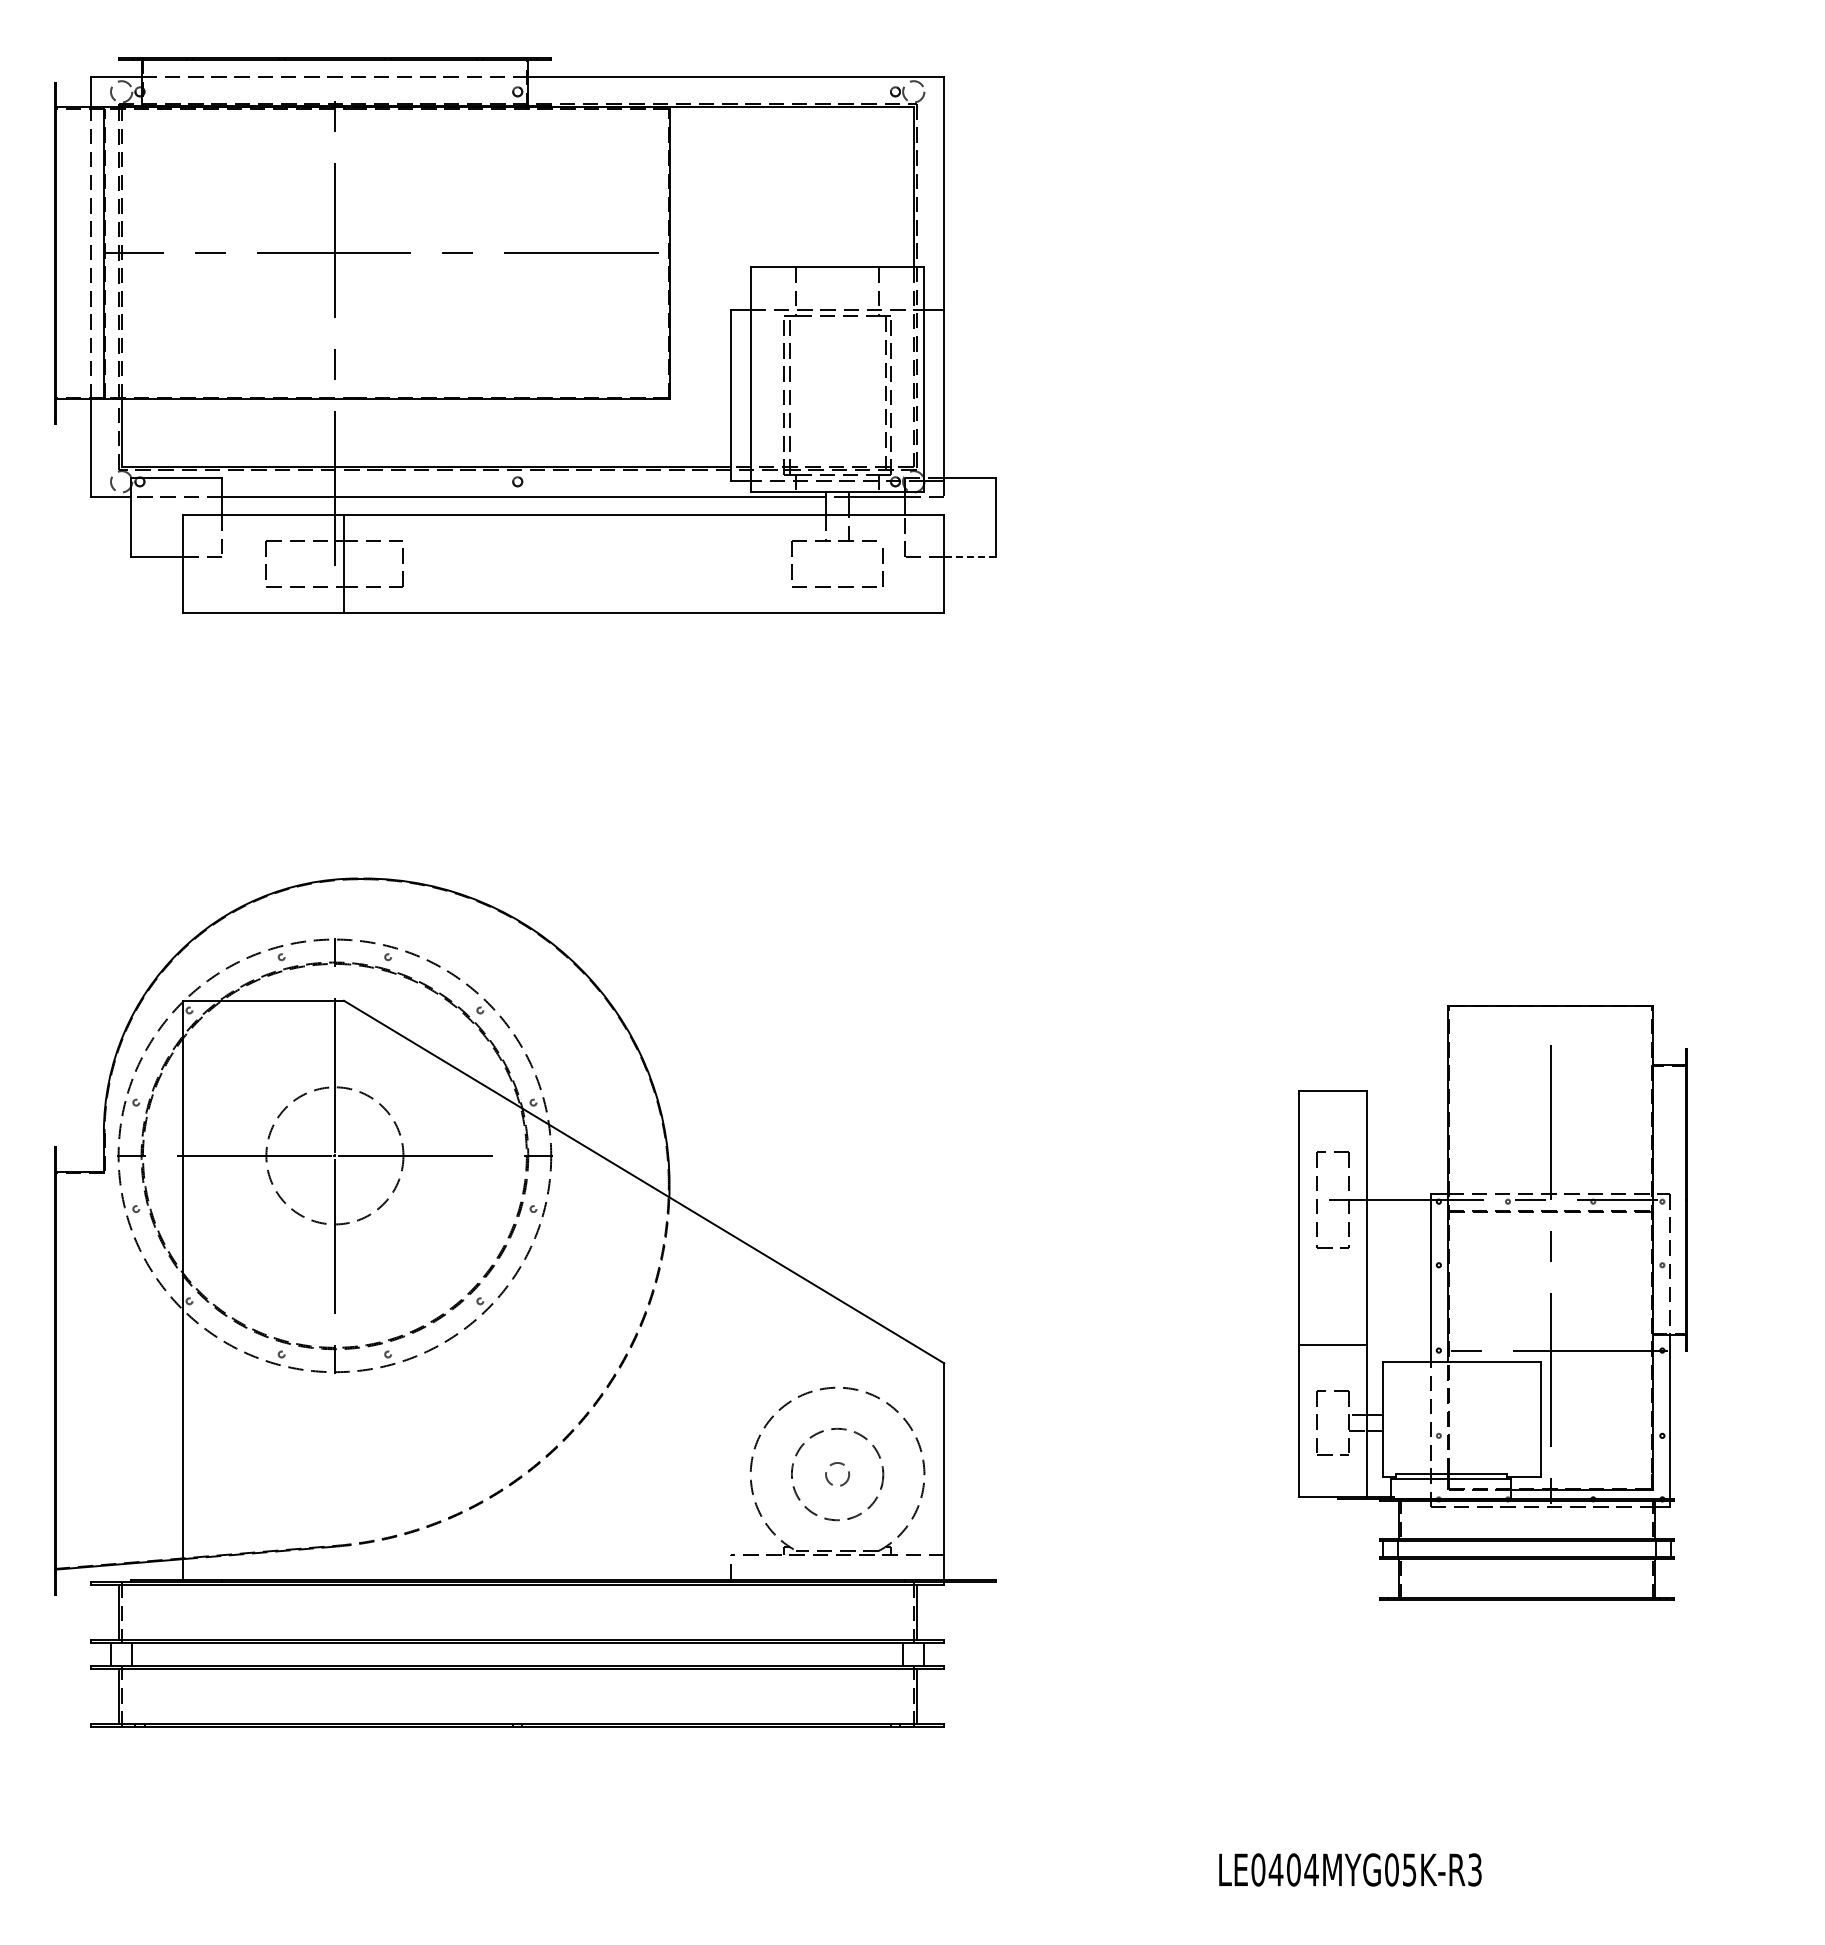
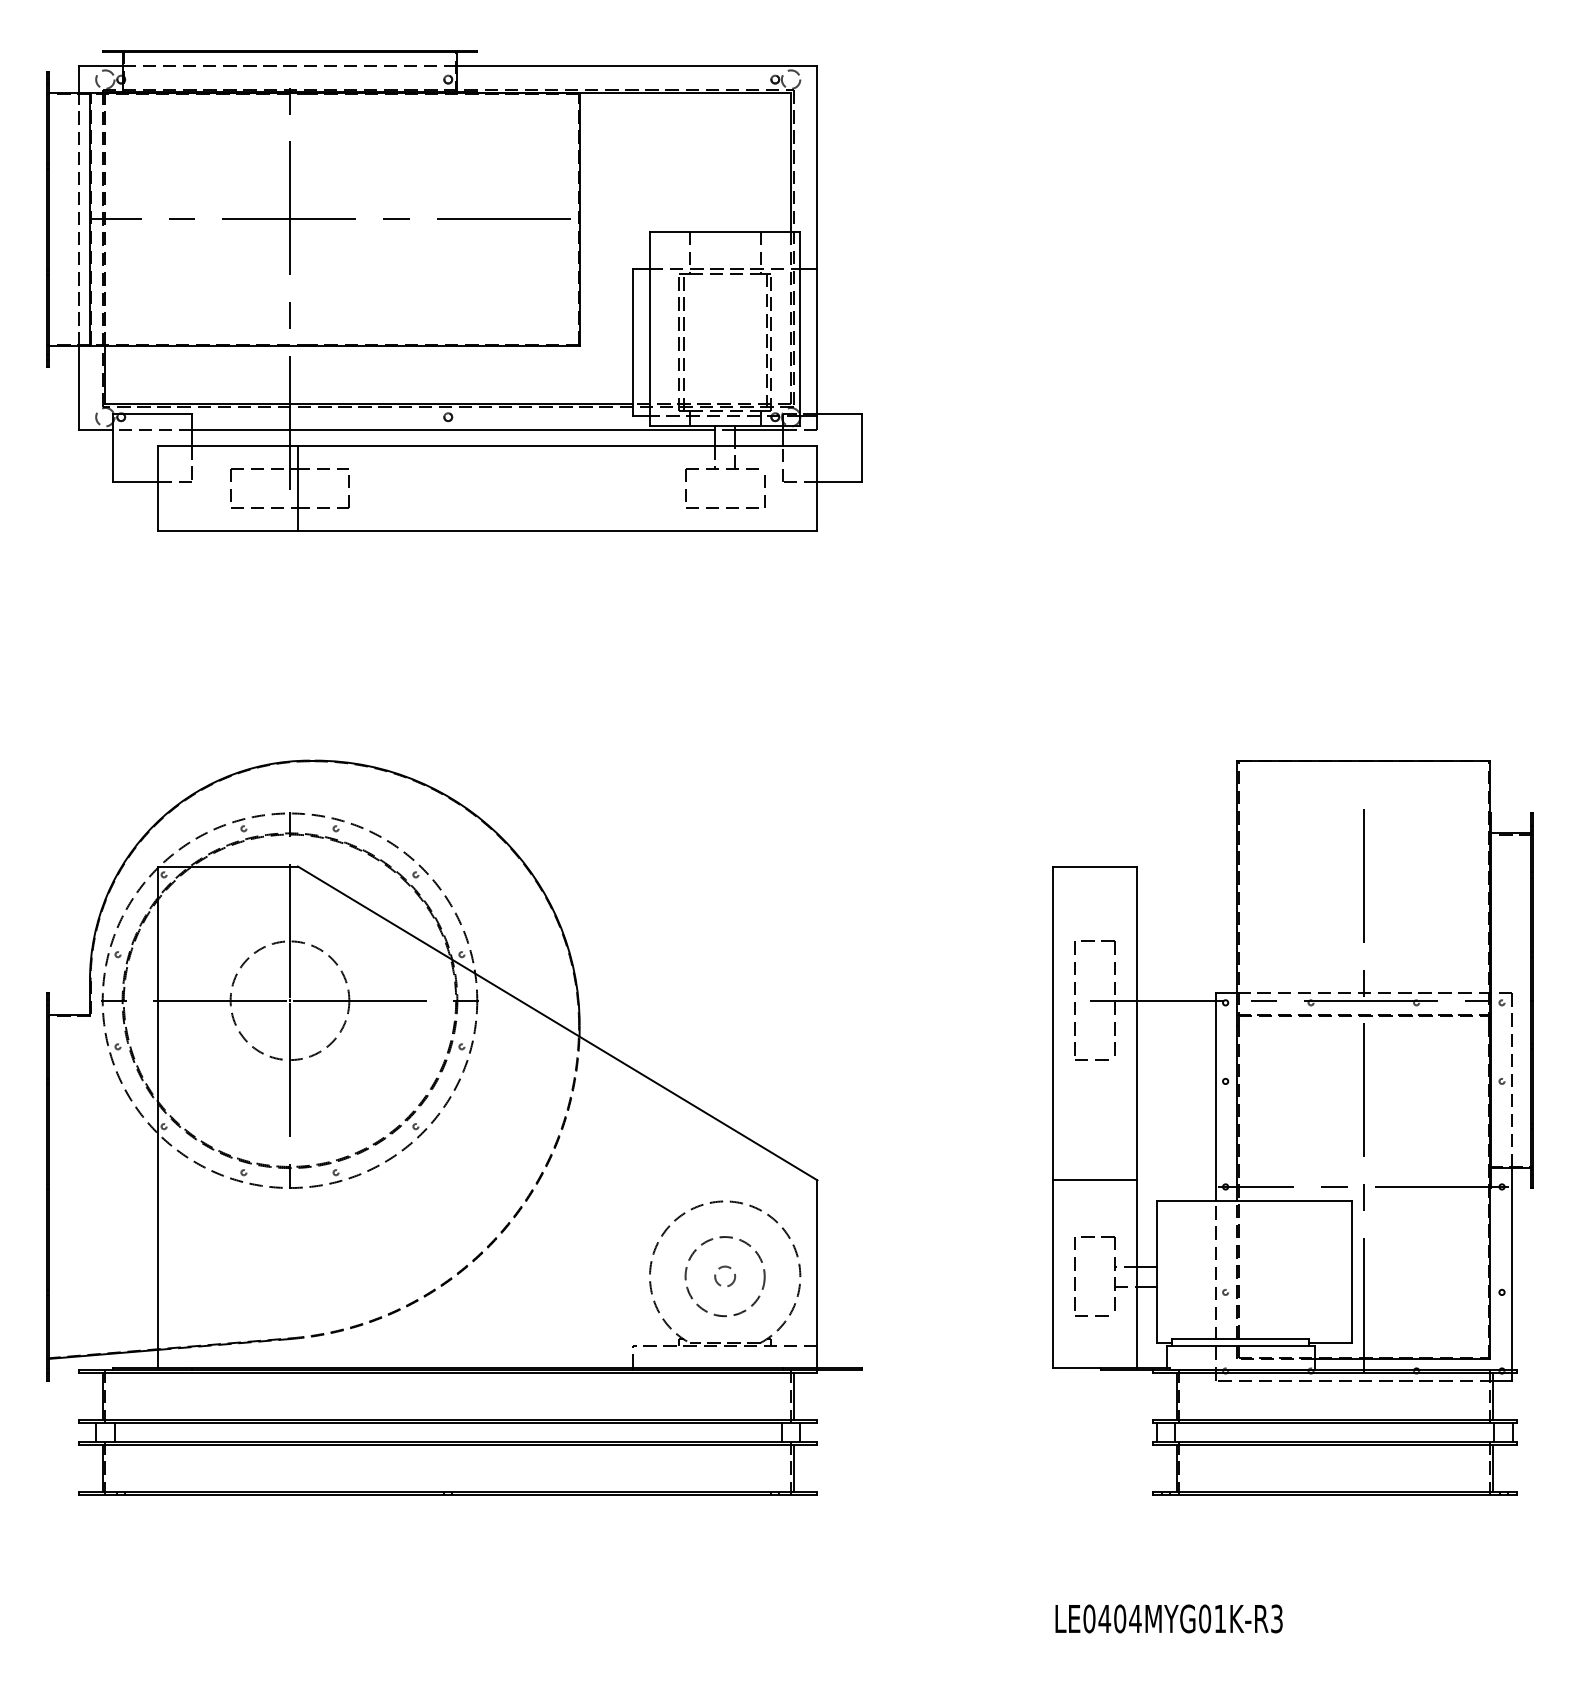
line: (970, 556) -> (840, 481), dashed -> solid
part: (1492, 1302) -> (1292, 1127), size x1.43
text: (1409, 1869) -> (1220, 1618), LE0404MYG05K-R3 -> LE0404MYG01K-R3

